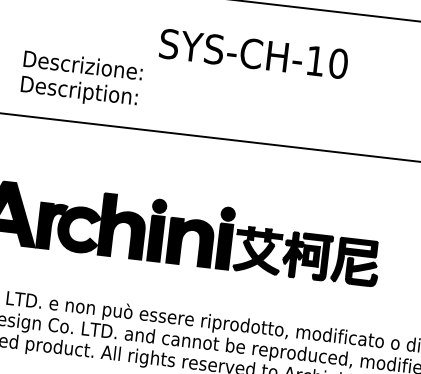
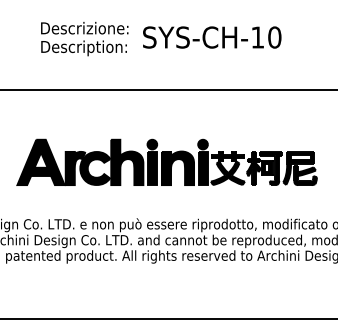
text: (254, 53) -> (212, 37), moved
text: (81, 80) -> (84, 39), moved

